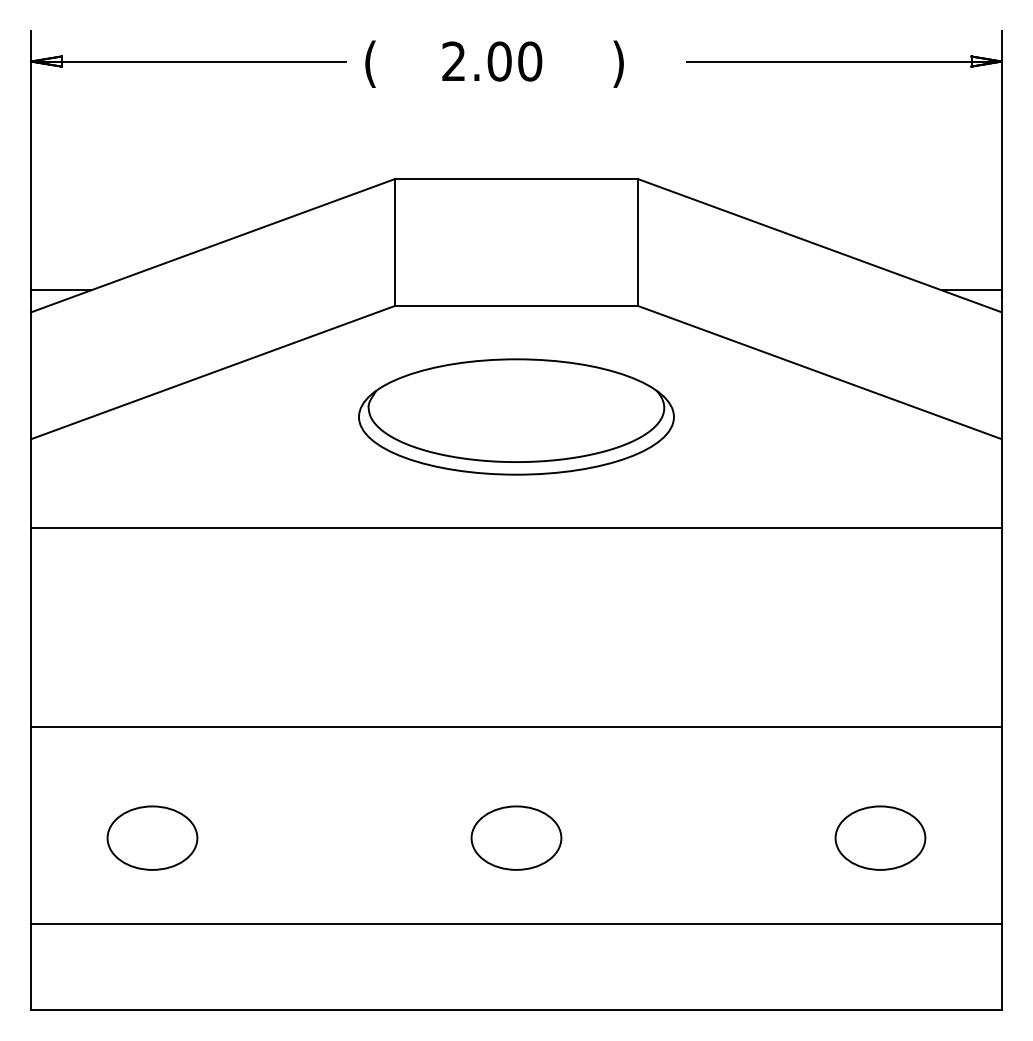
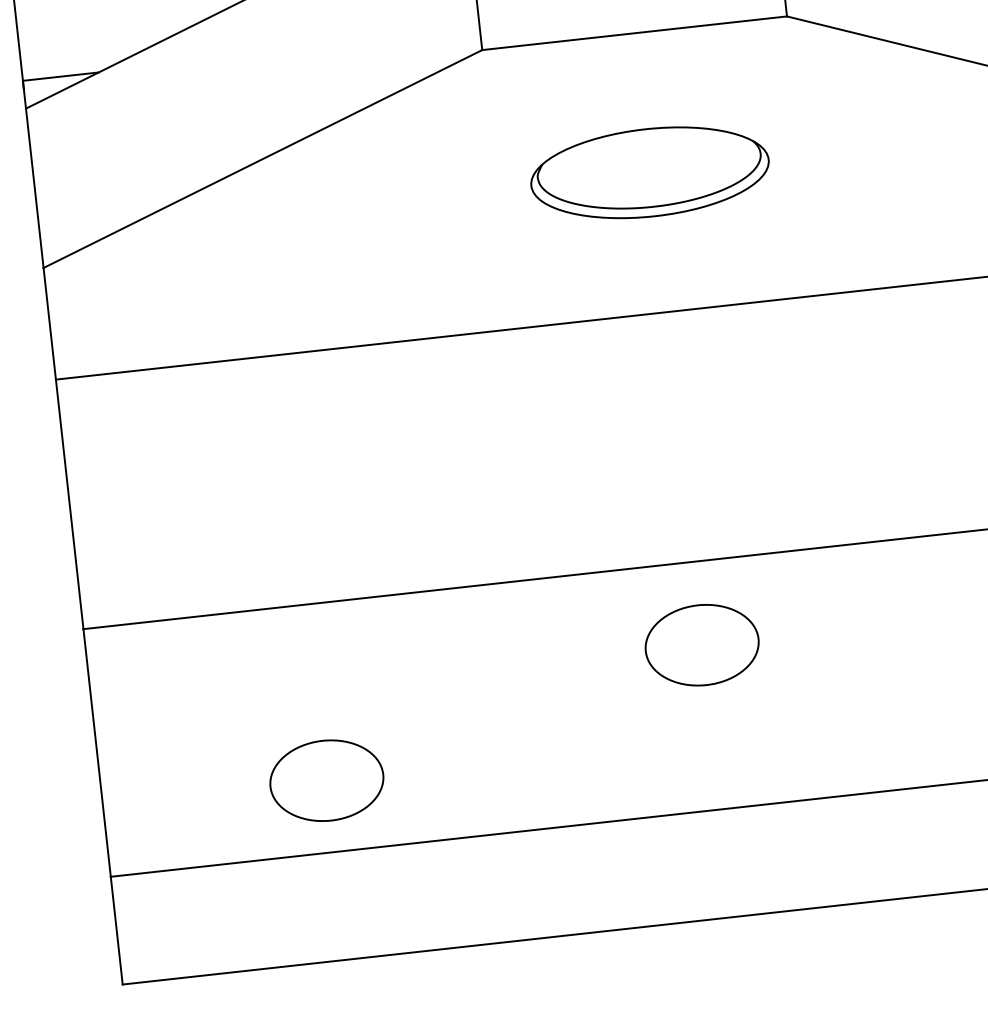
part: (516, 416) -> (649, 172), size x0.6
part: (152, 837) -> (326, 779), moved
part: (516, 837) -> (702, 644), moved

